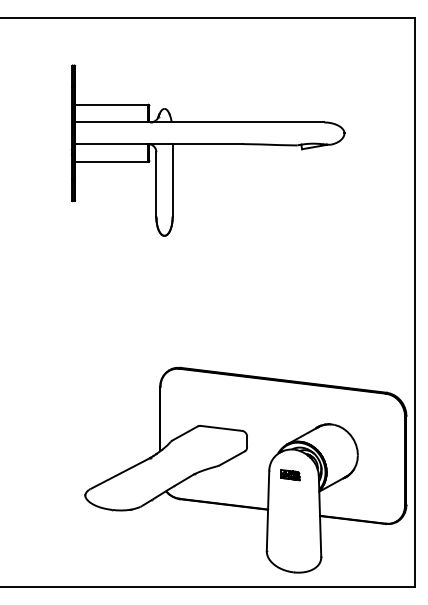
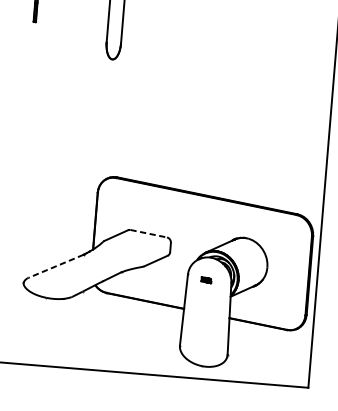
line: (221, 428) -> (148, 233), solid -> dashed
line: (120, 473) -> (56, 266), solid -> dashed
part: (290, 475) -> (206, 280), size x0.6

